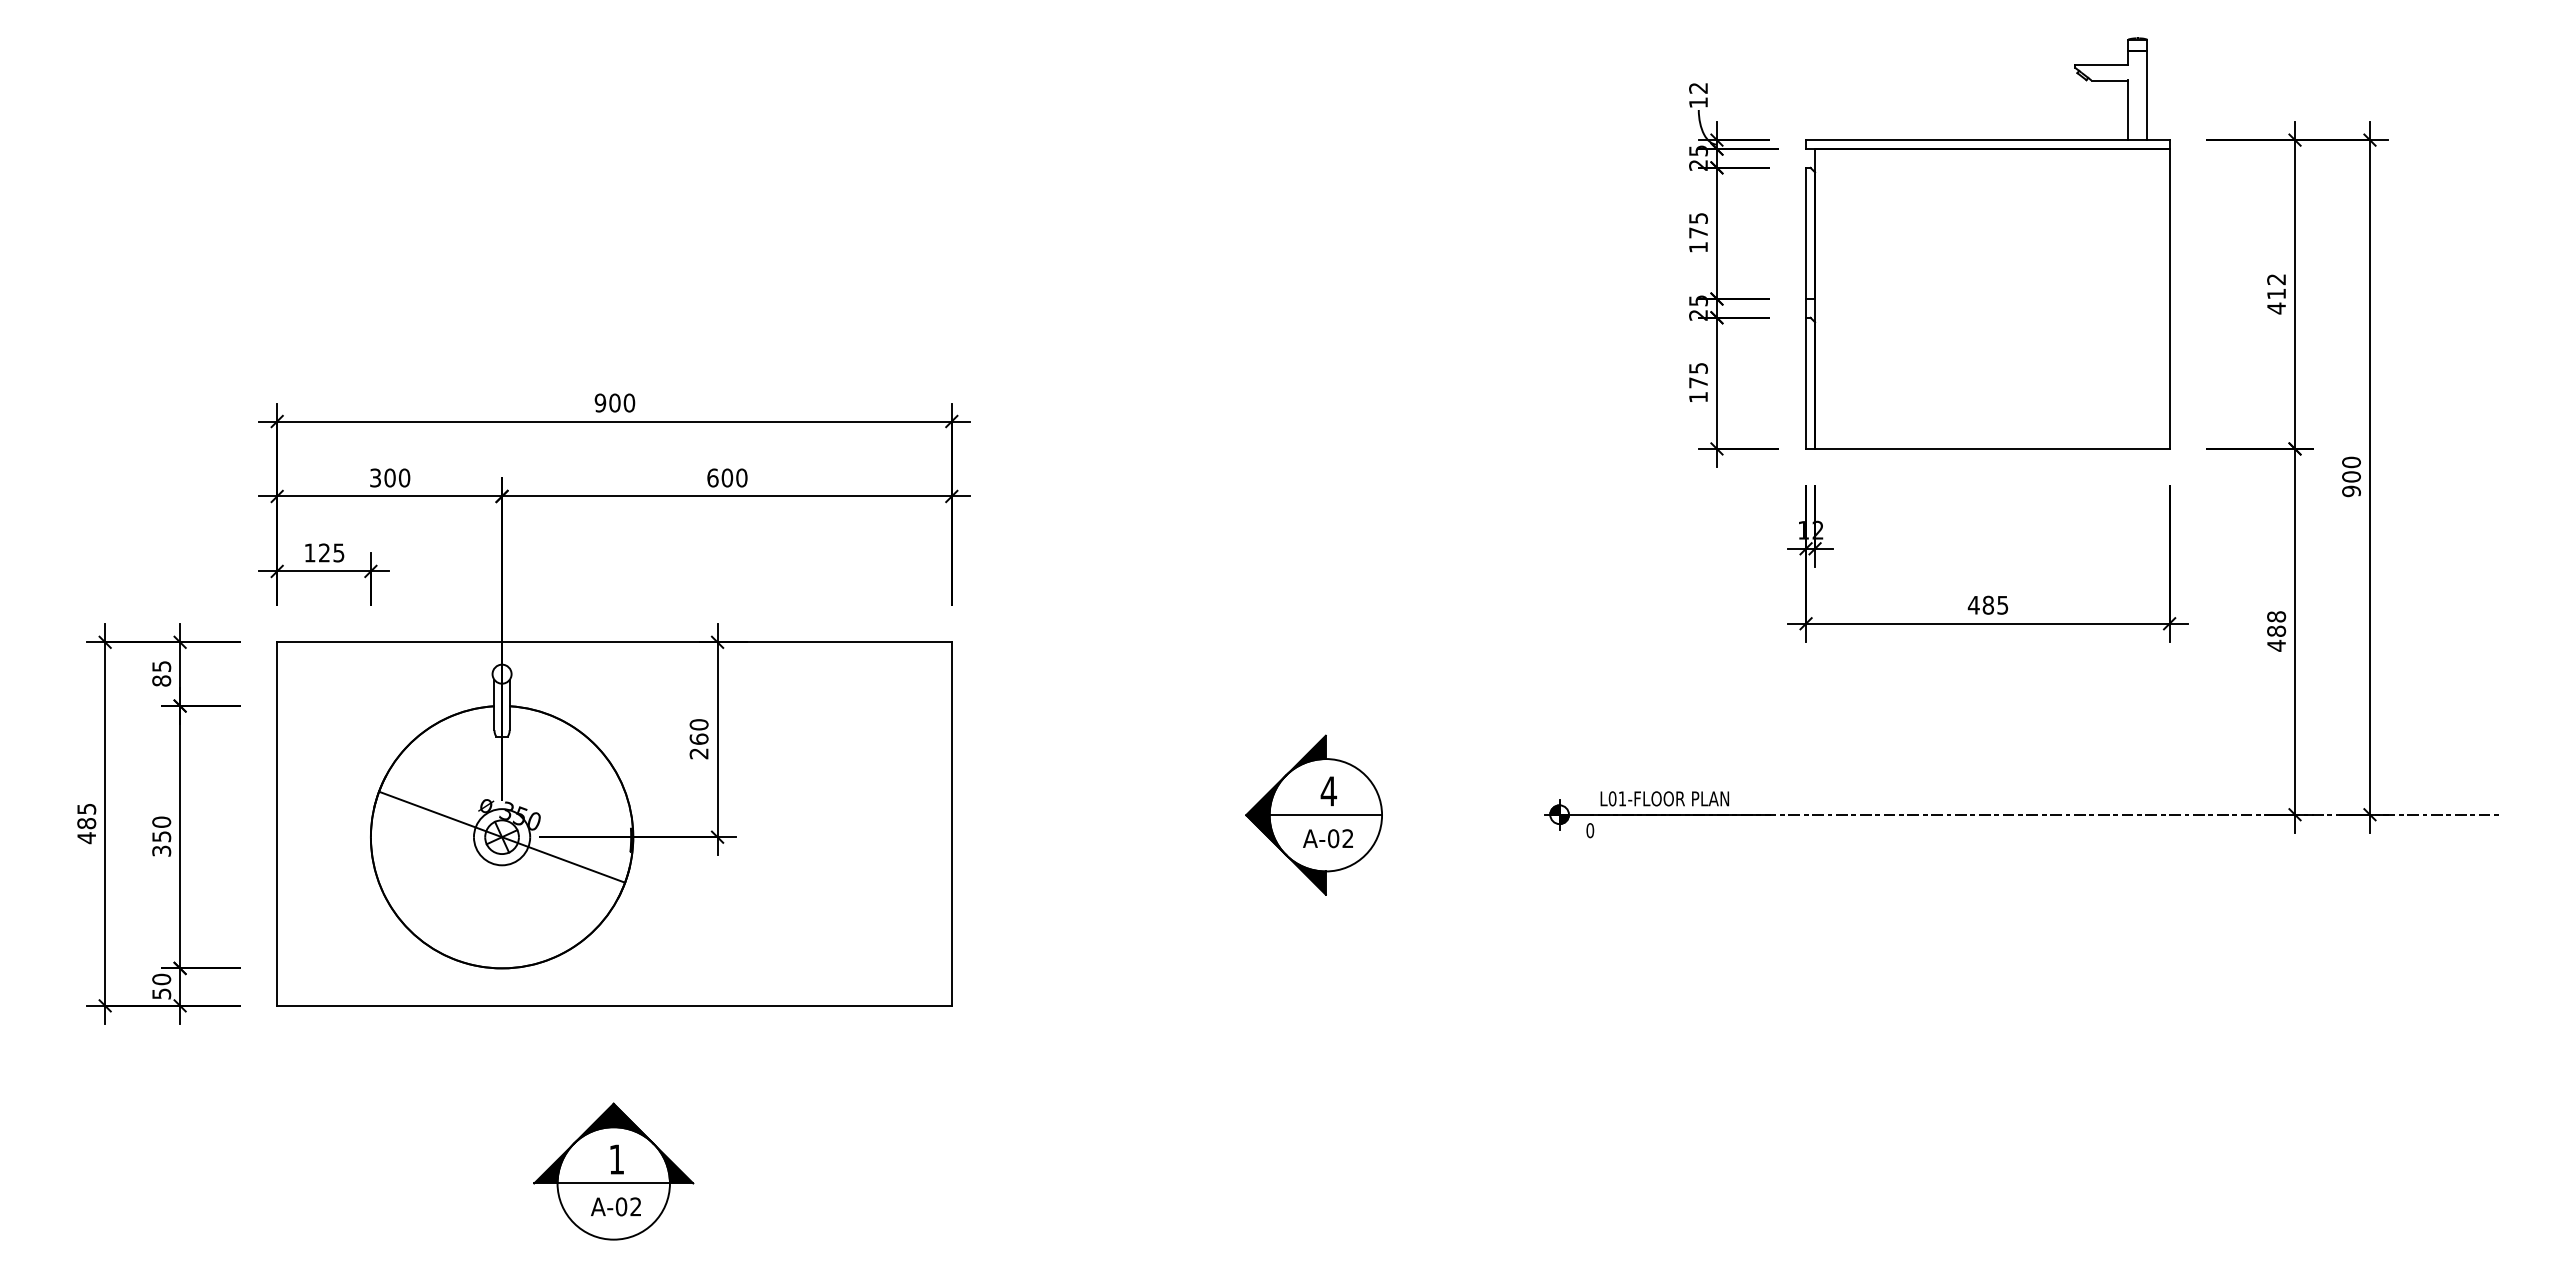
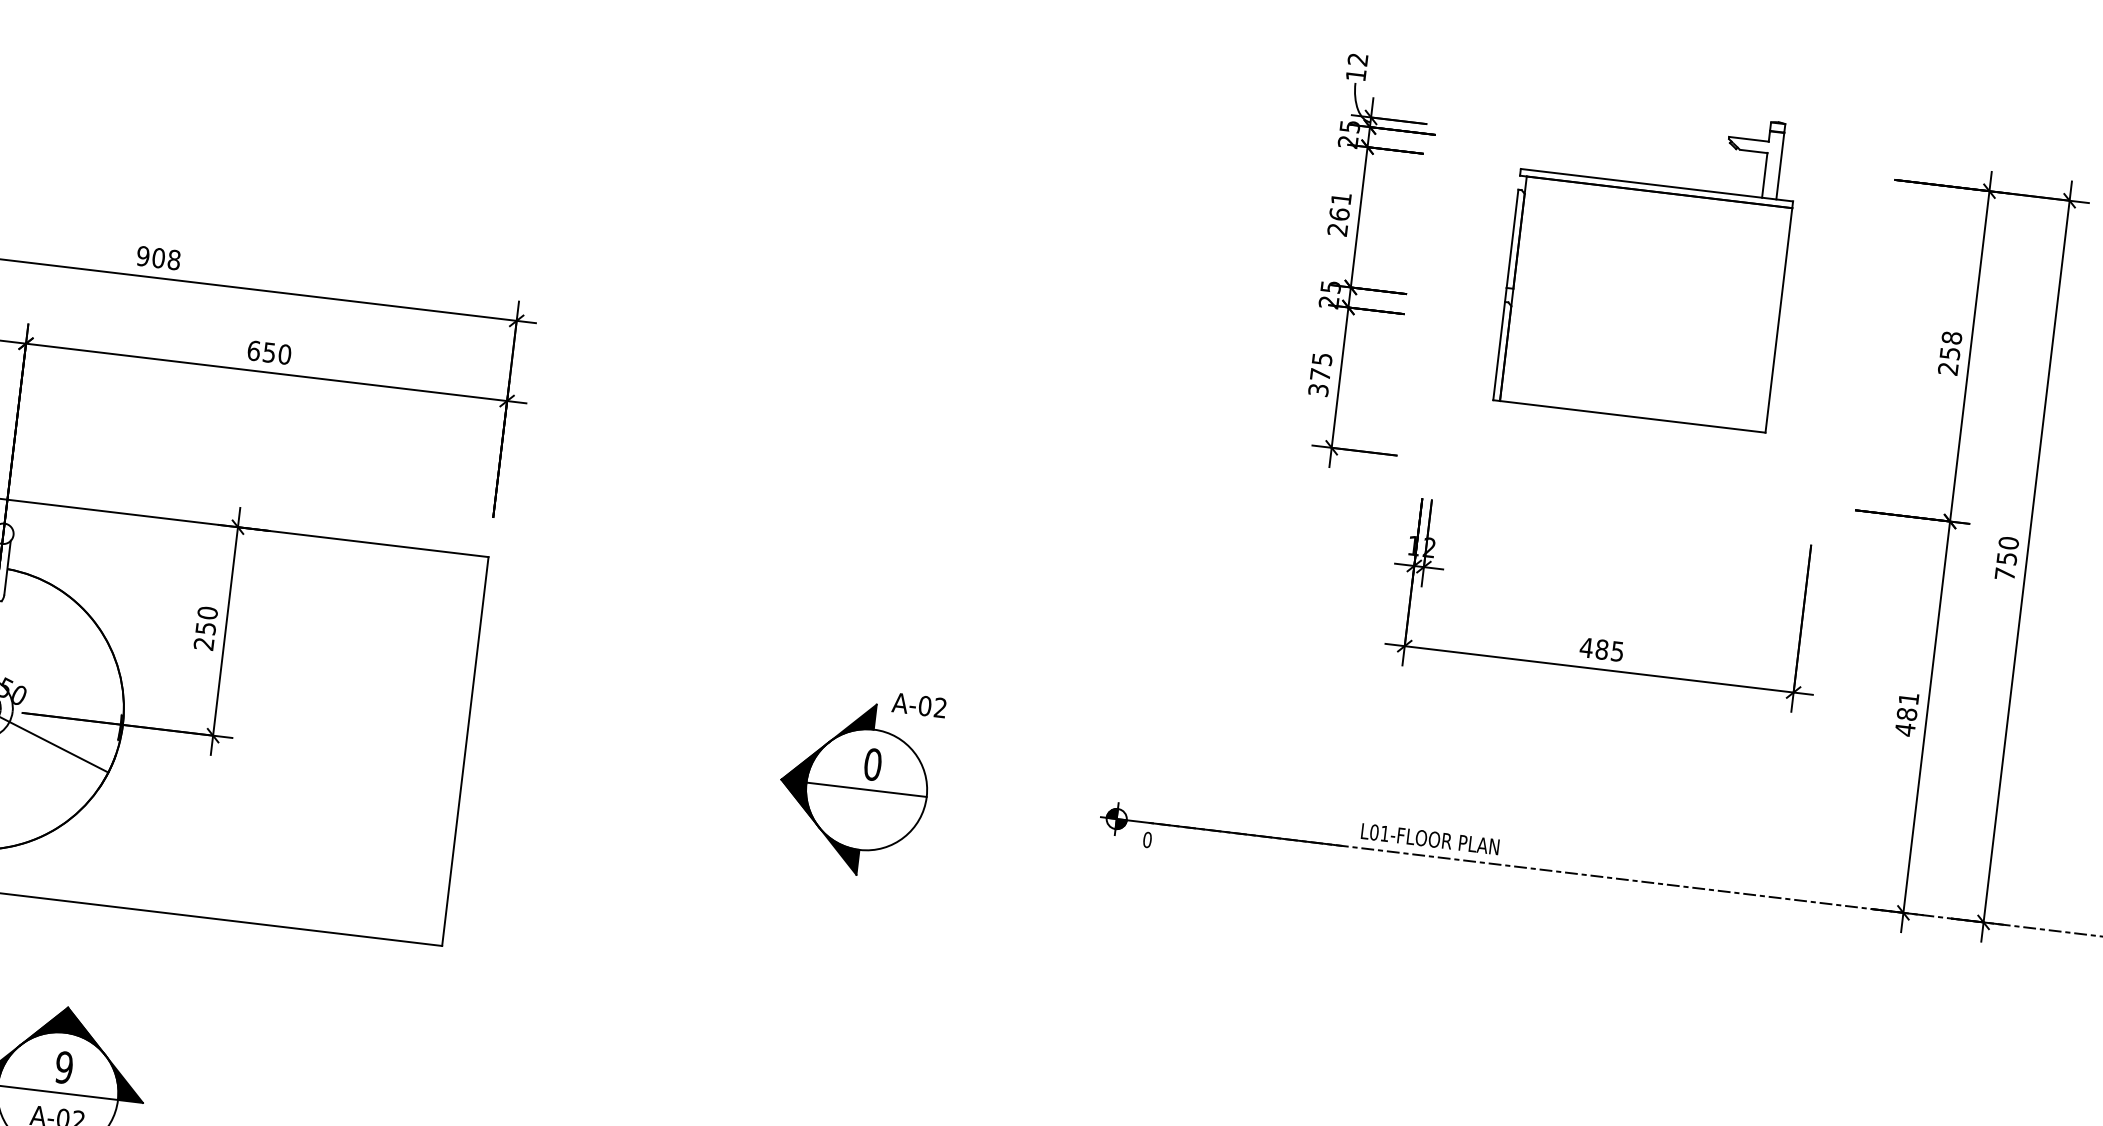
text: (1698, 232) -> (1339, 213), 175 -> 261
part: (1987, 243) -> (1647, 262), size x0.7
text: (2276, 293) -> (1950, 352), 412 -> 258
text: (1698, 397) -> (1318, 390), 175 -> 375
text: (629, 403) -> (174, 260), 900 -> 908
text: (727, 477) -> (269, 352), 600 -> 650
text: (2351, 484) -> (2005, 566), 900 -> 750
text: (2276, 616) -> (1908, 698), 488 -> 481
text: (698, 738) -> (205, 627), 260 -> 250
text: (1328, 791) -> (872, 764), 4 -> 0
text: (1664, 798) -> (1429, 838), moved
text: (1327, 838) -> (918, 705), moved
text: (616, 1159) -> (63, 1067), 1 -> 9

